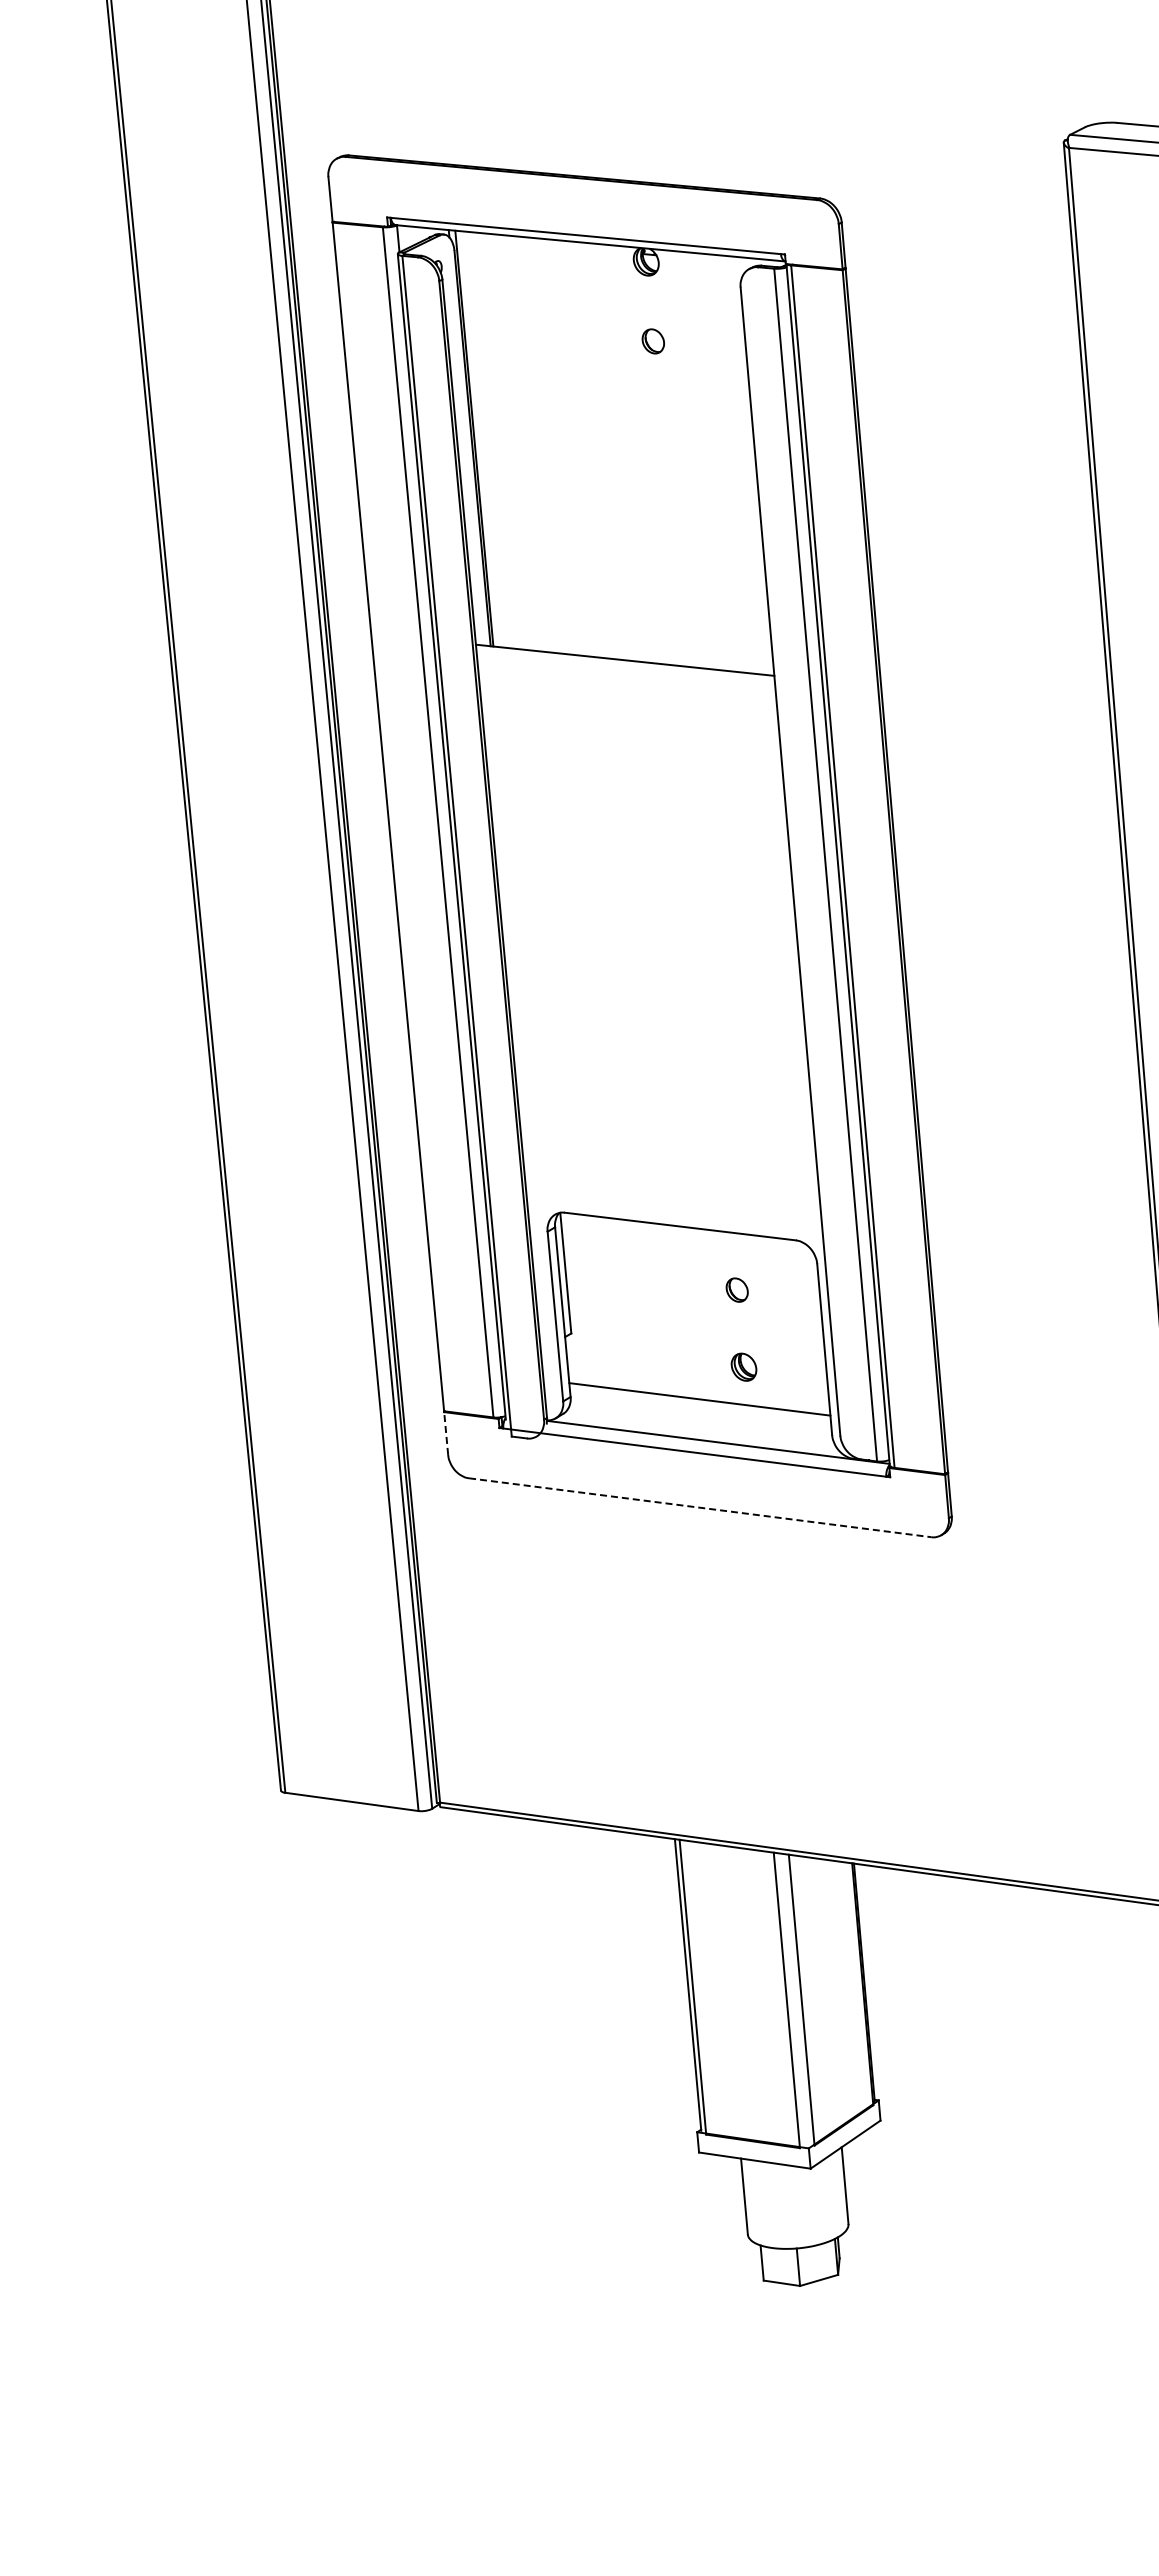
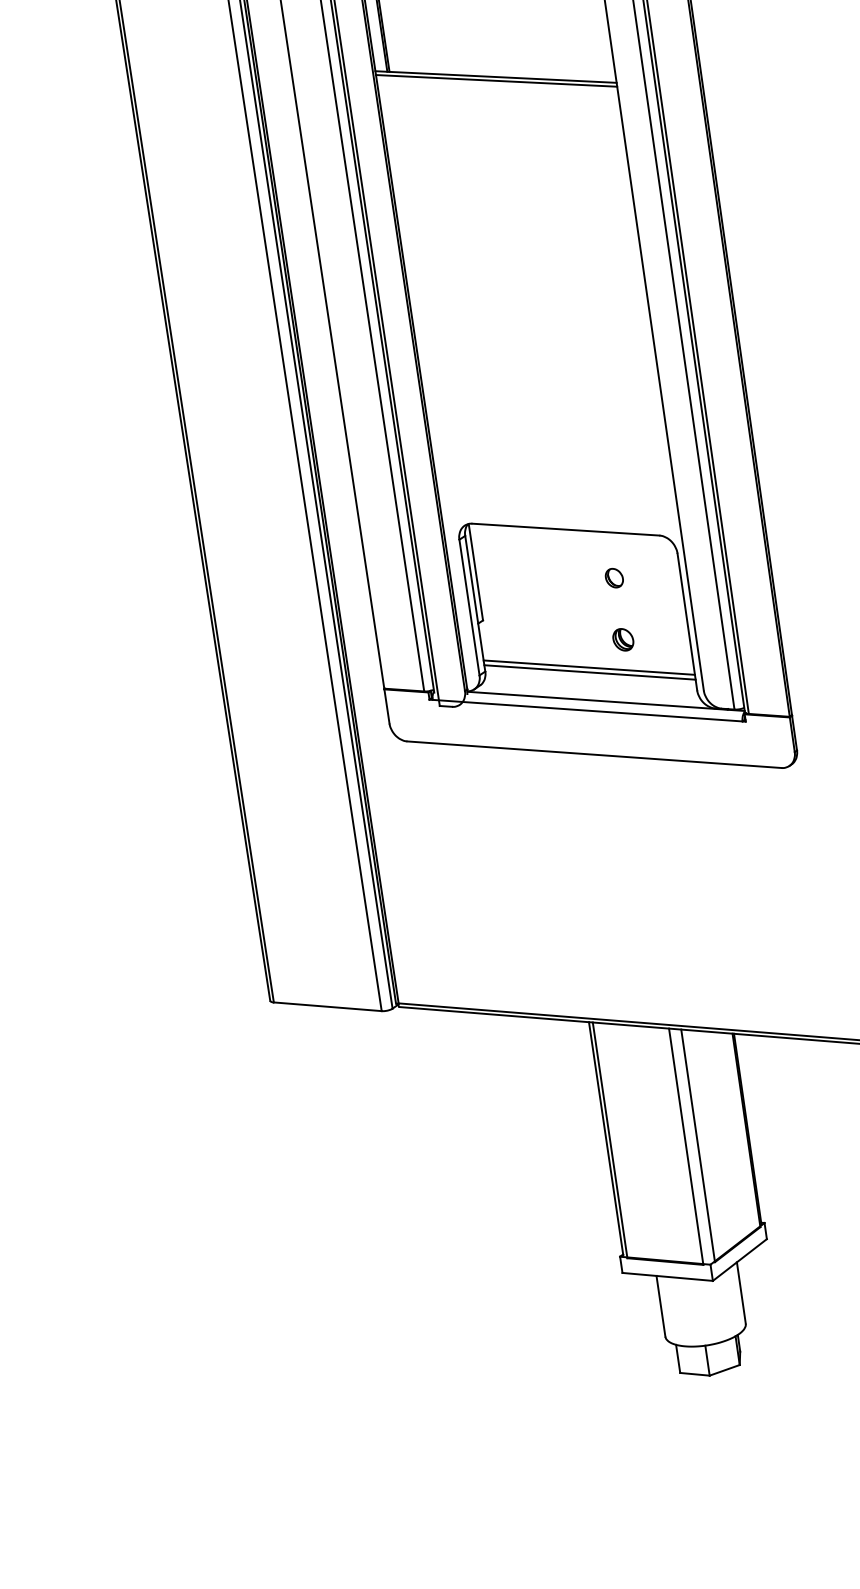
line: (625, 664) -> (496, 80), added
line: (699, 1405) -> (589, 672), added
line: (446, 1433) -> (387, 706), dashed -> solid
line: (700, 1507) -> (594, 754), dashed -> solid

